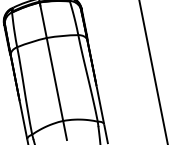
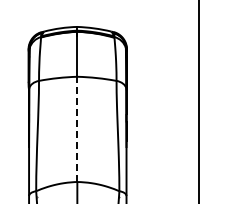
line: (55, 79) -> (77, 129), solid -> dashed

